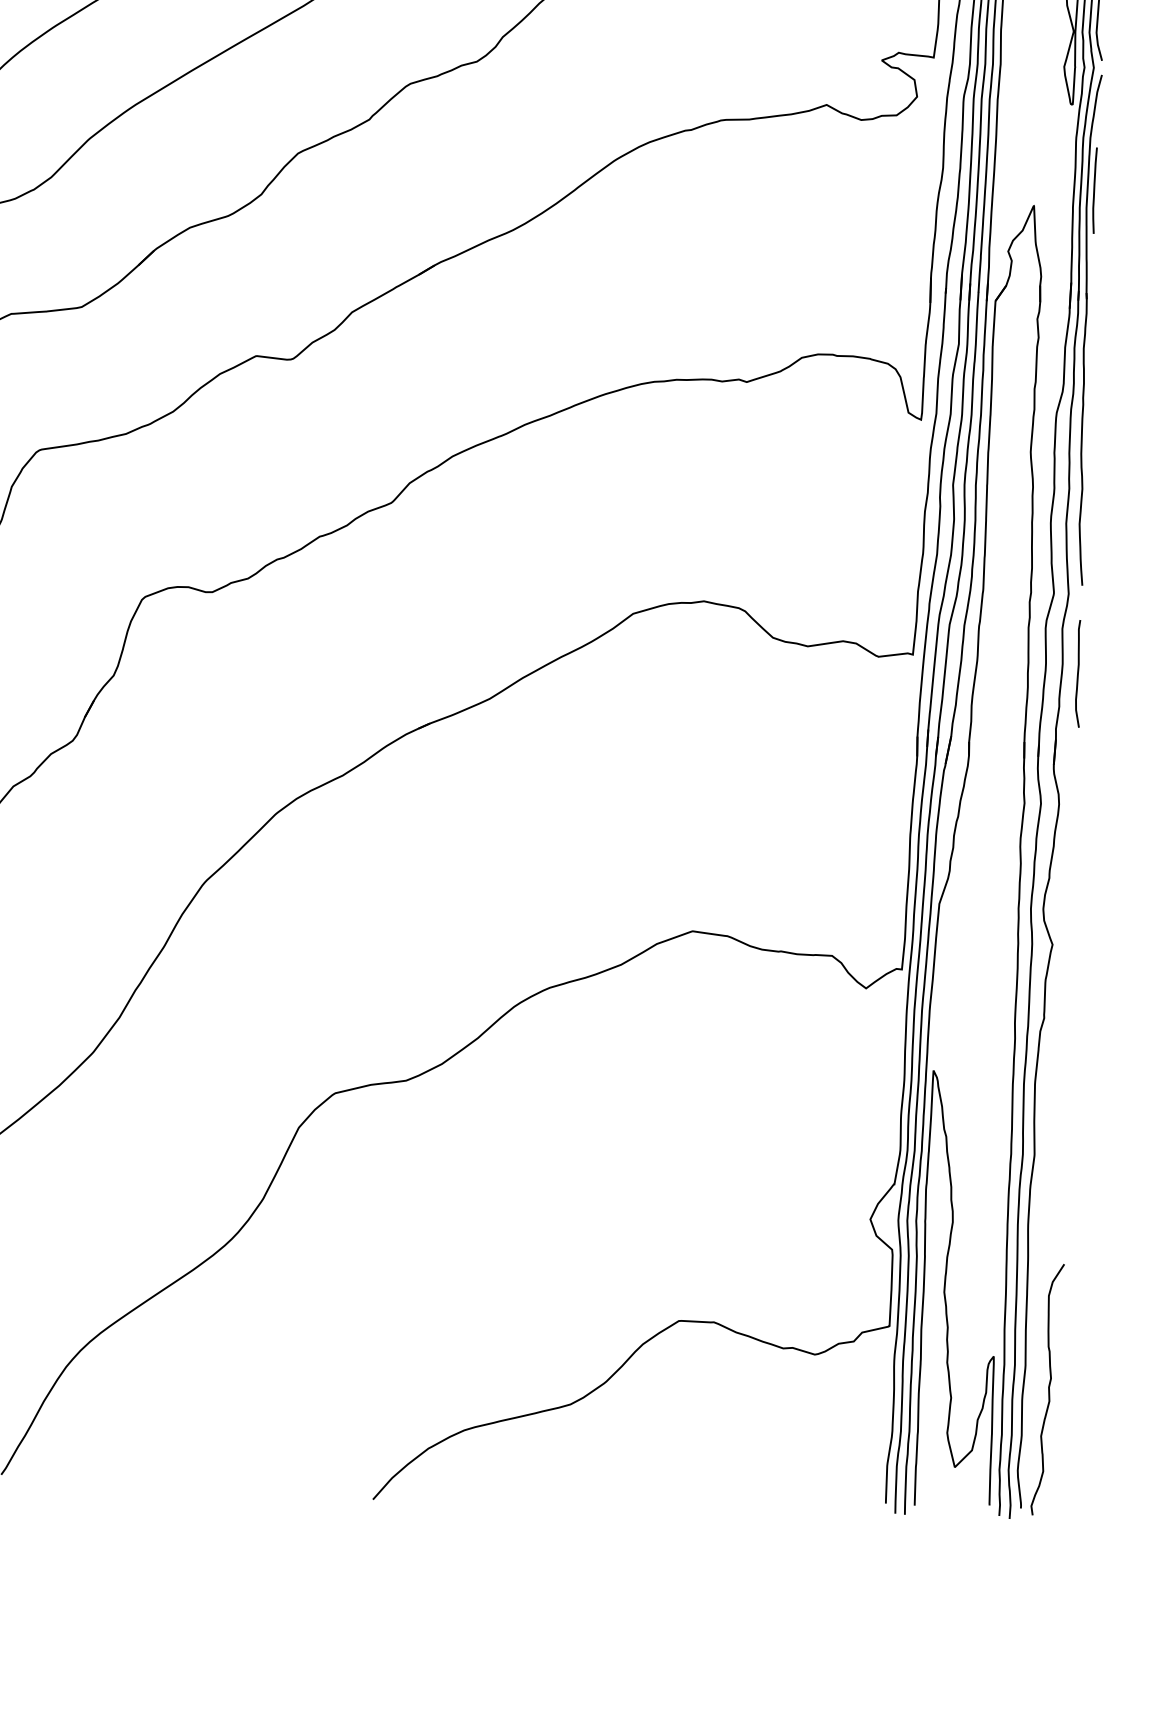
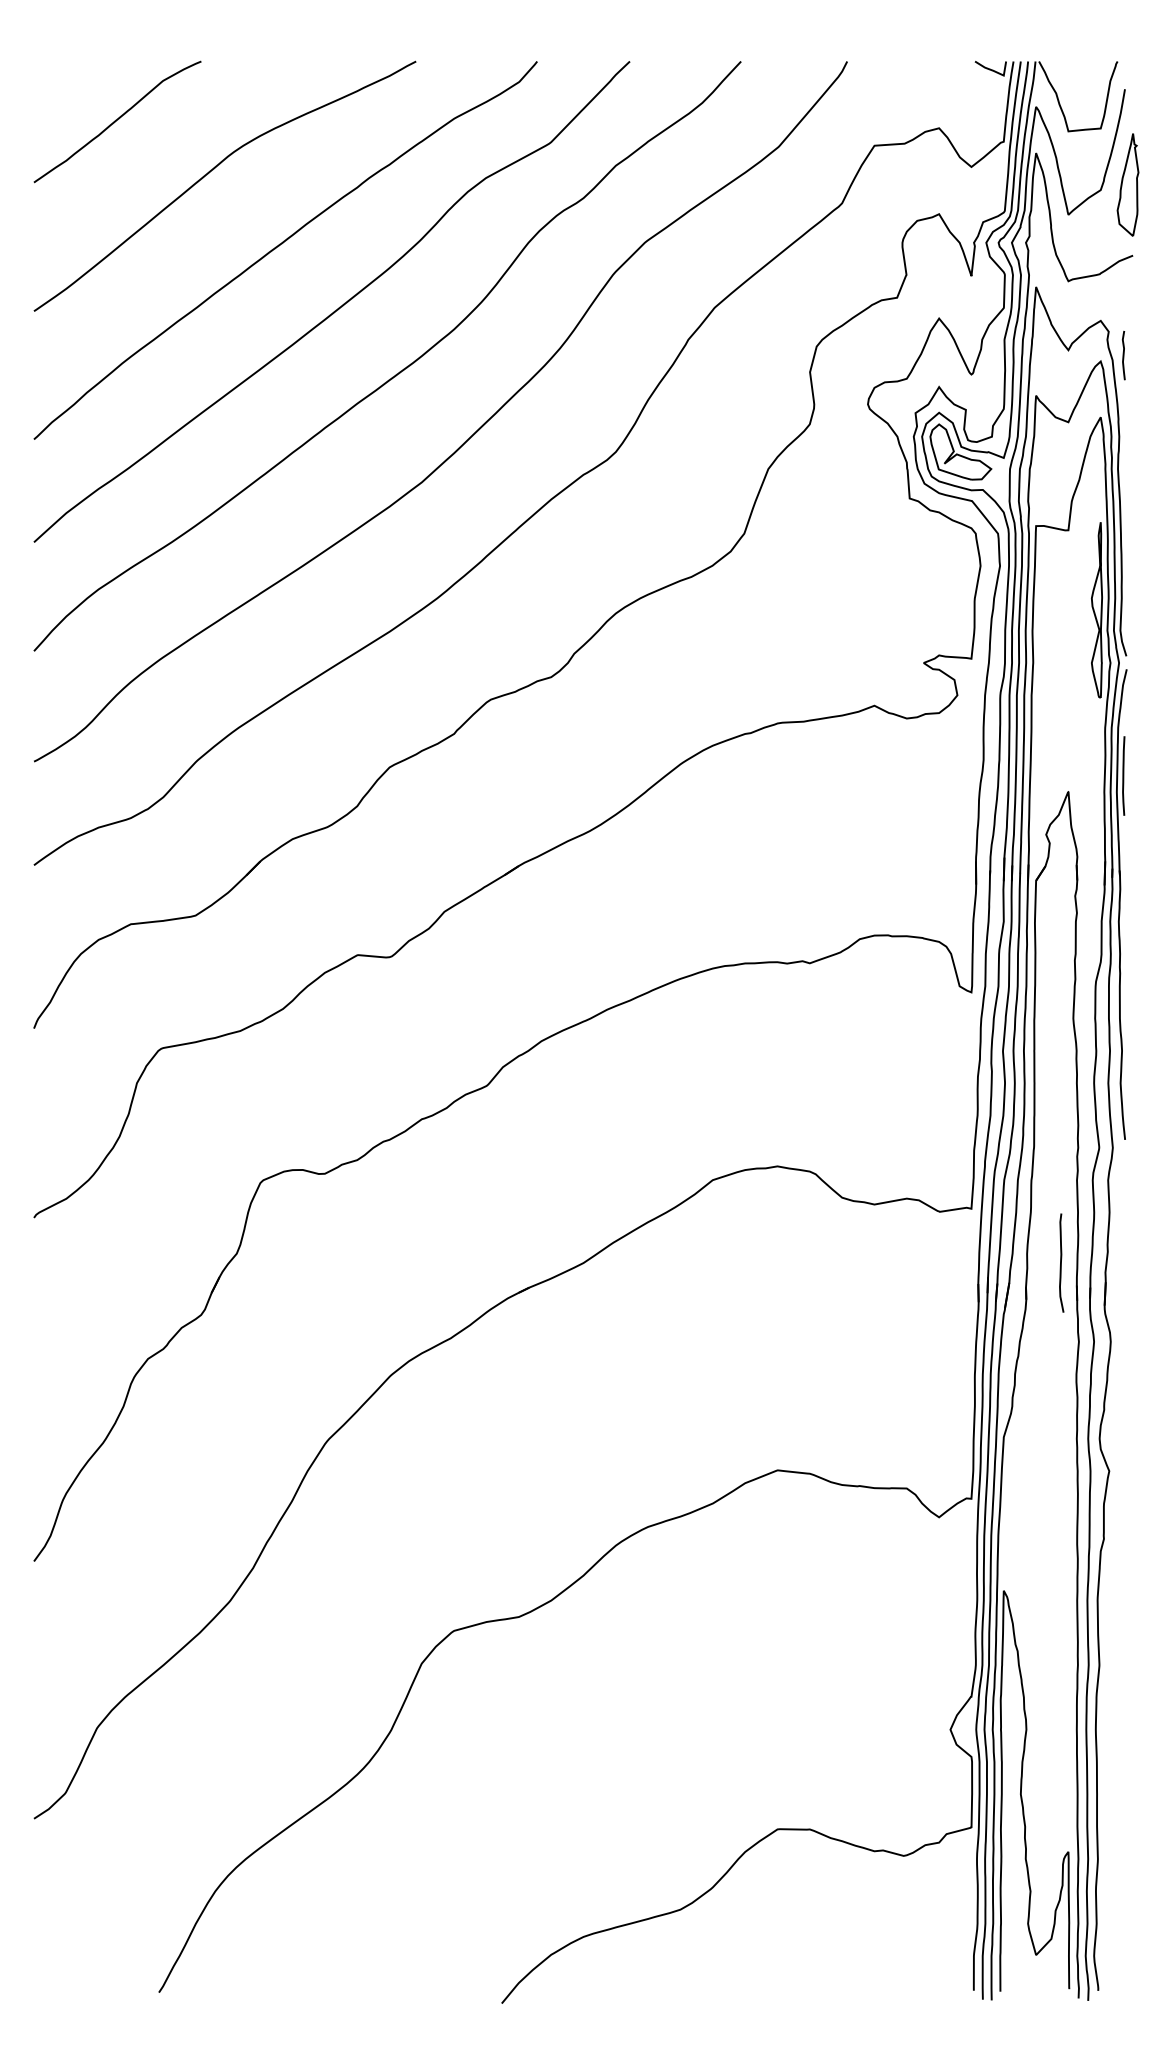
curve: (1078, 673) -> (1061, 1262), moved
curve: (1048, 1389) -> (1119, 1880), removed

